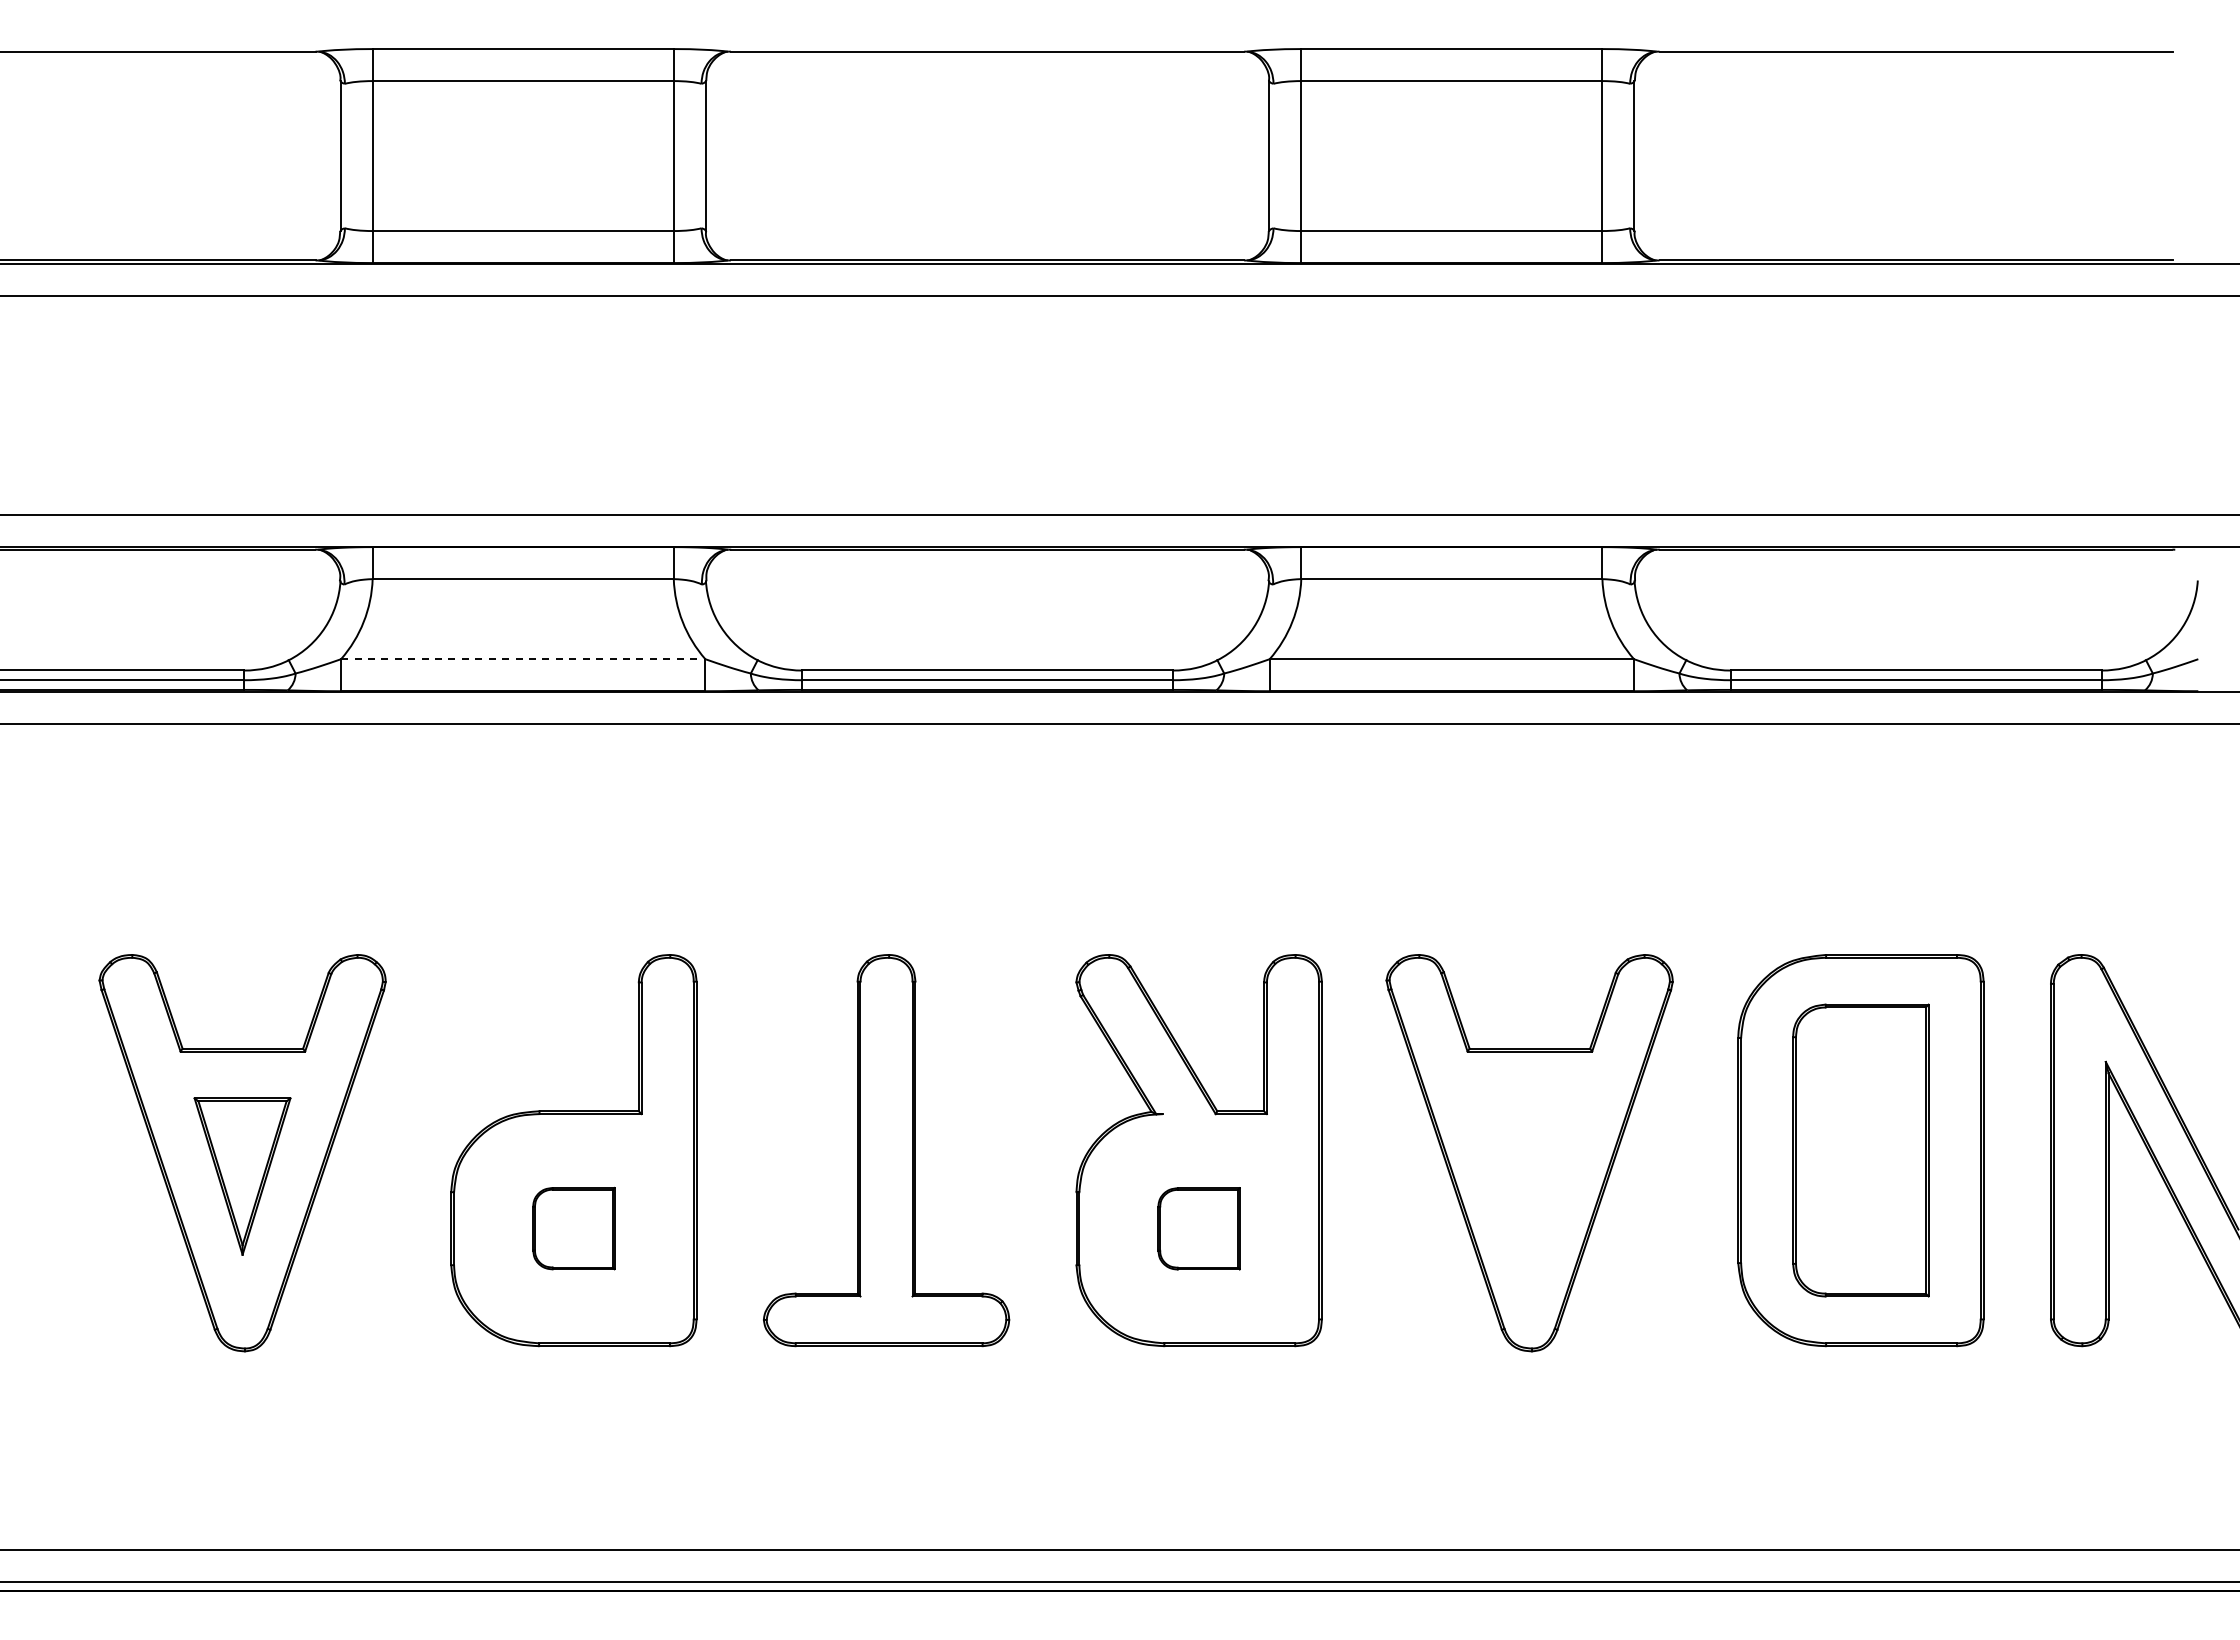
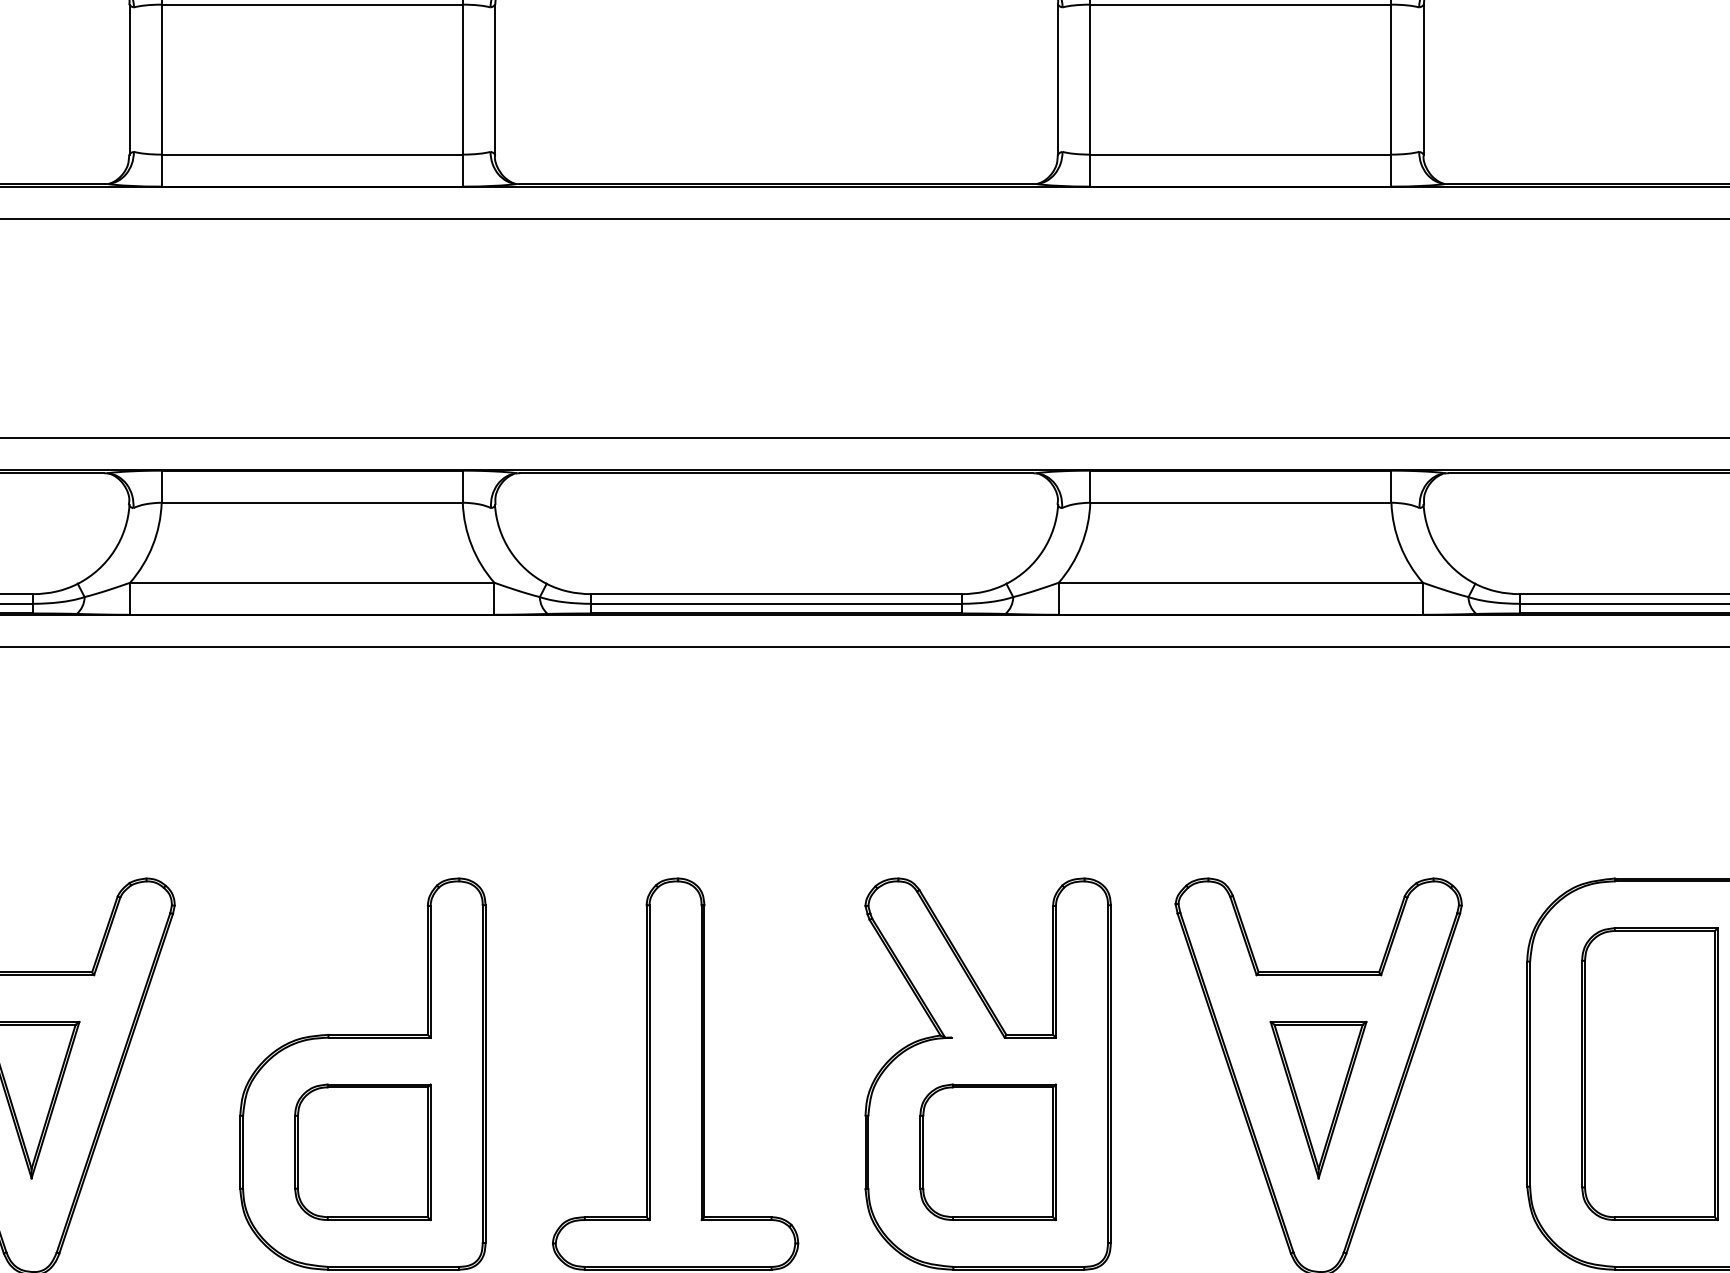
line: (523, 659) -> (312, 583), dashed -> solid
part: (1529, 1176) -> (1318, 1100), added
part: (573, 1228) -> (362, 1152), size x1.67
part: (1198, 1228) -> (987, 1152), size x1.67

